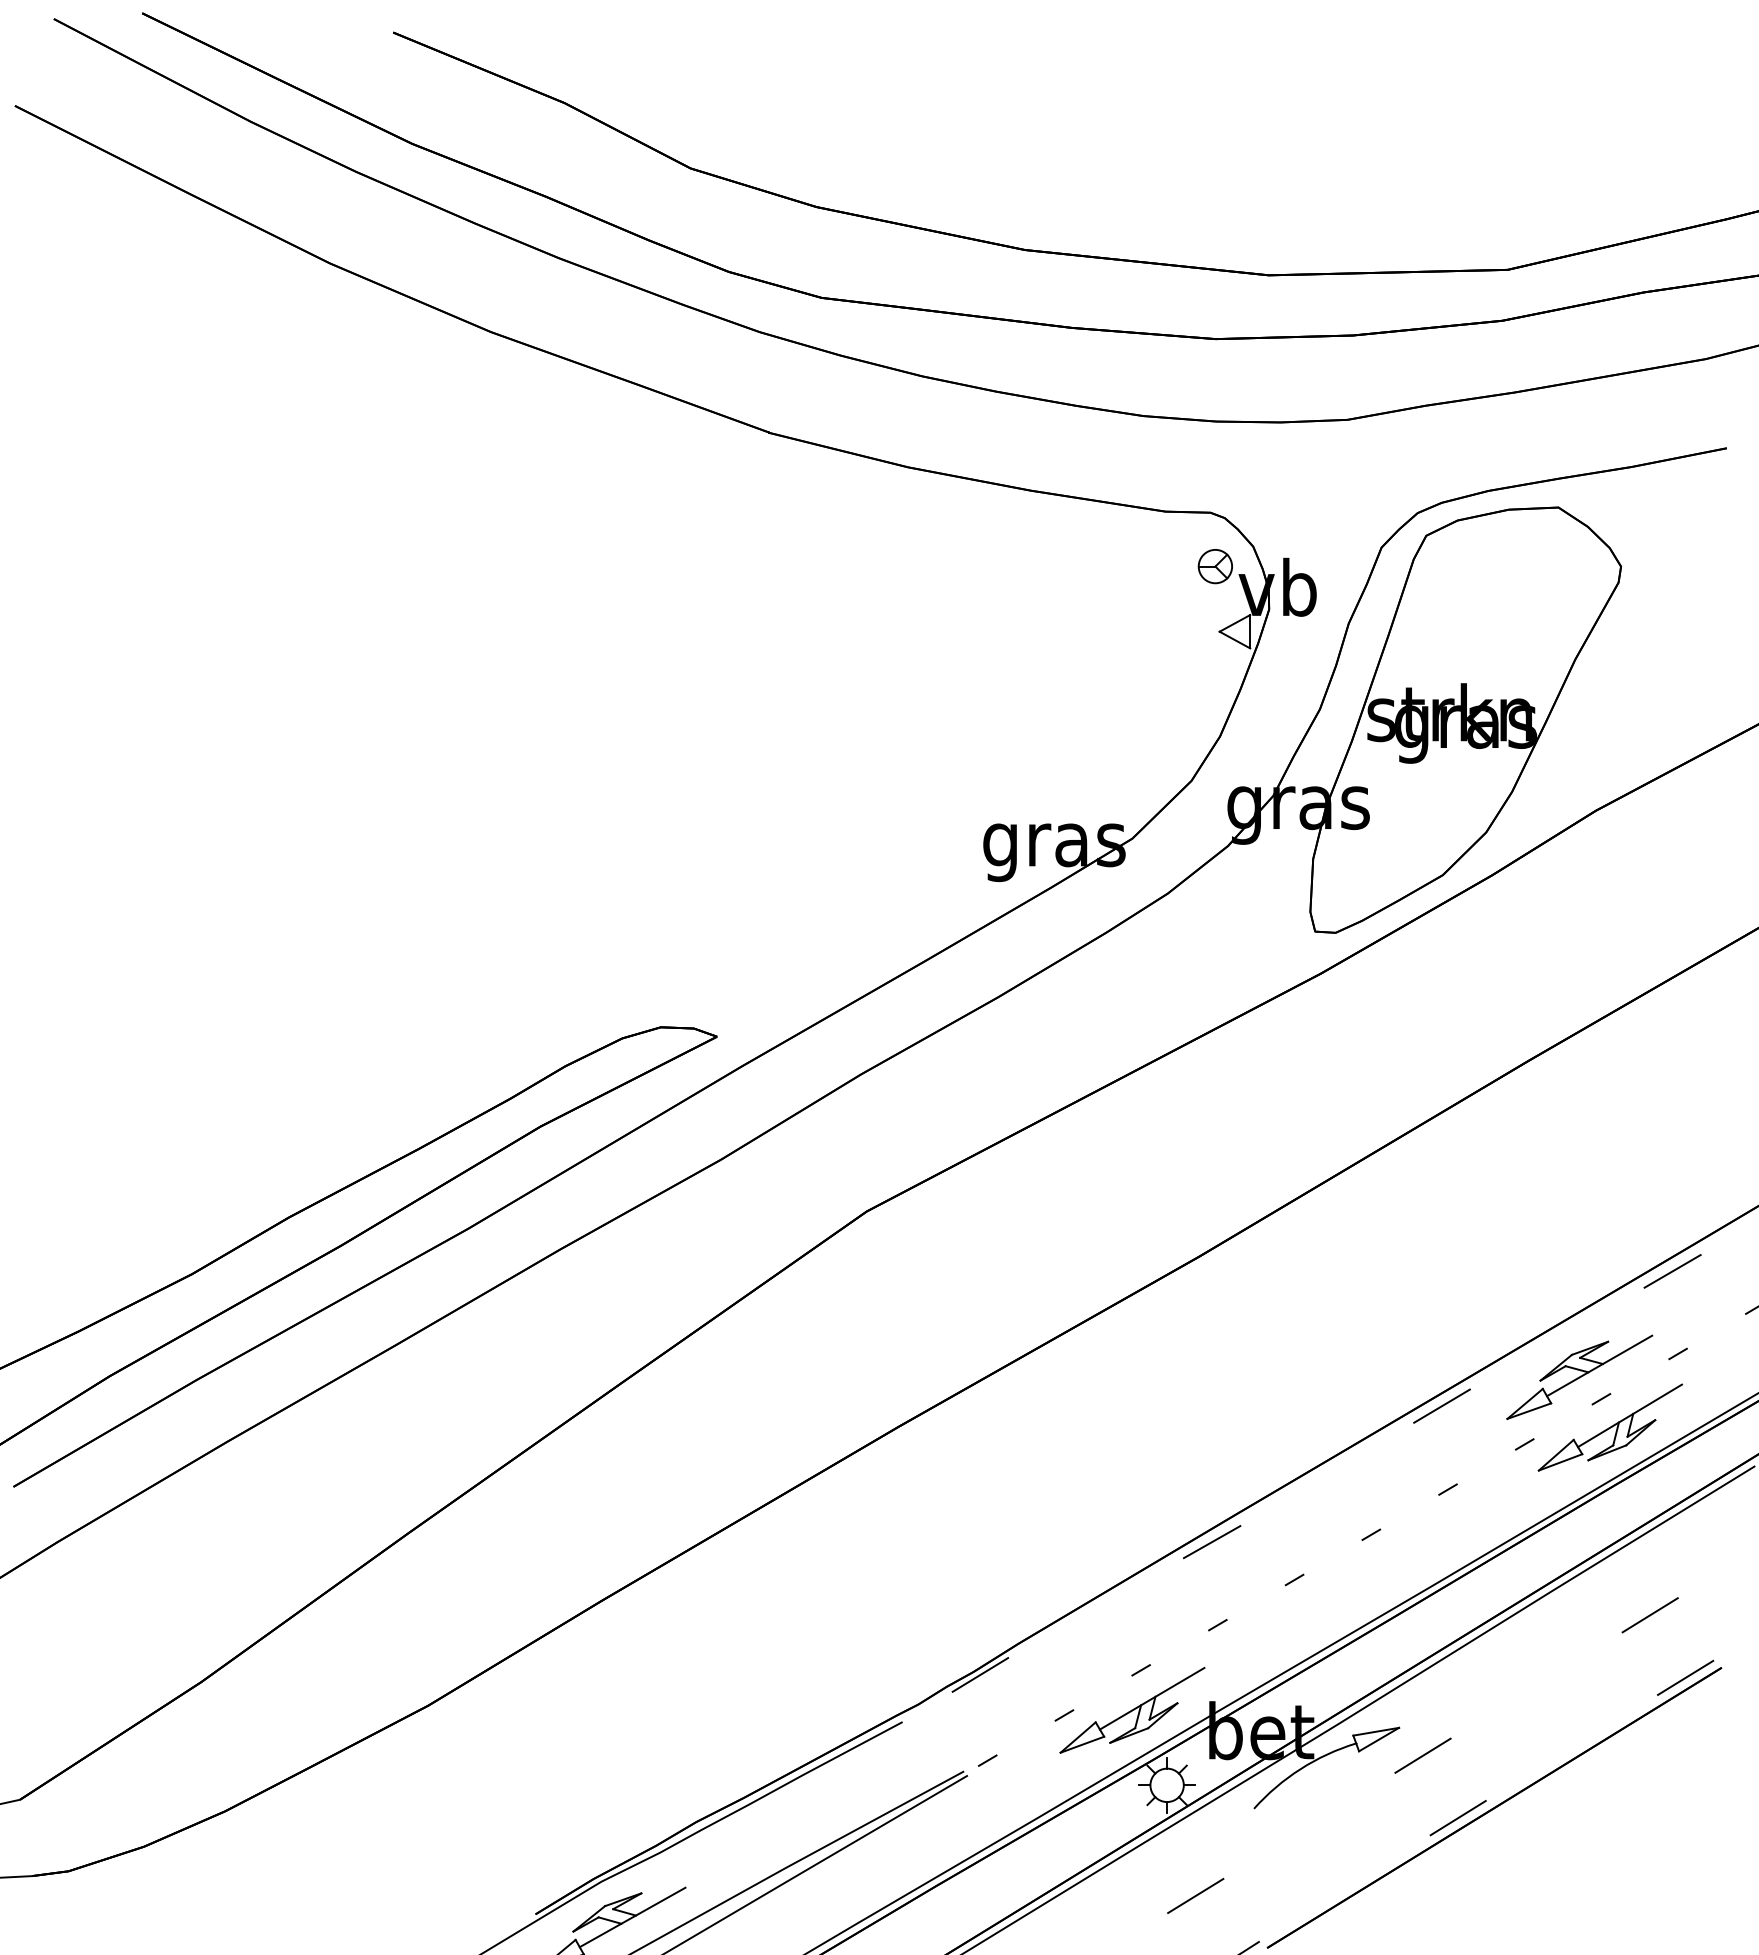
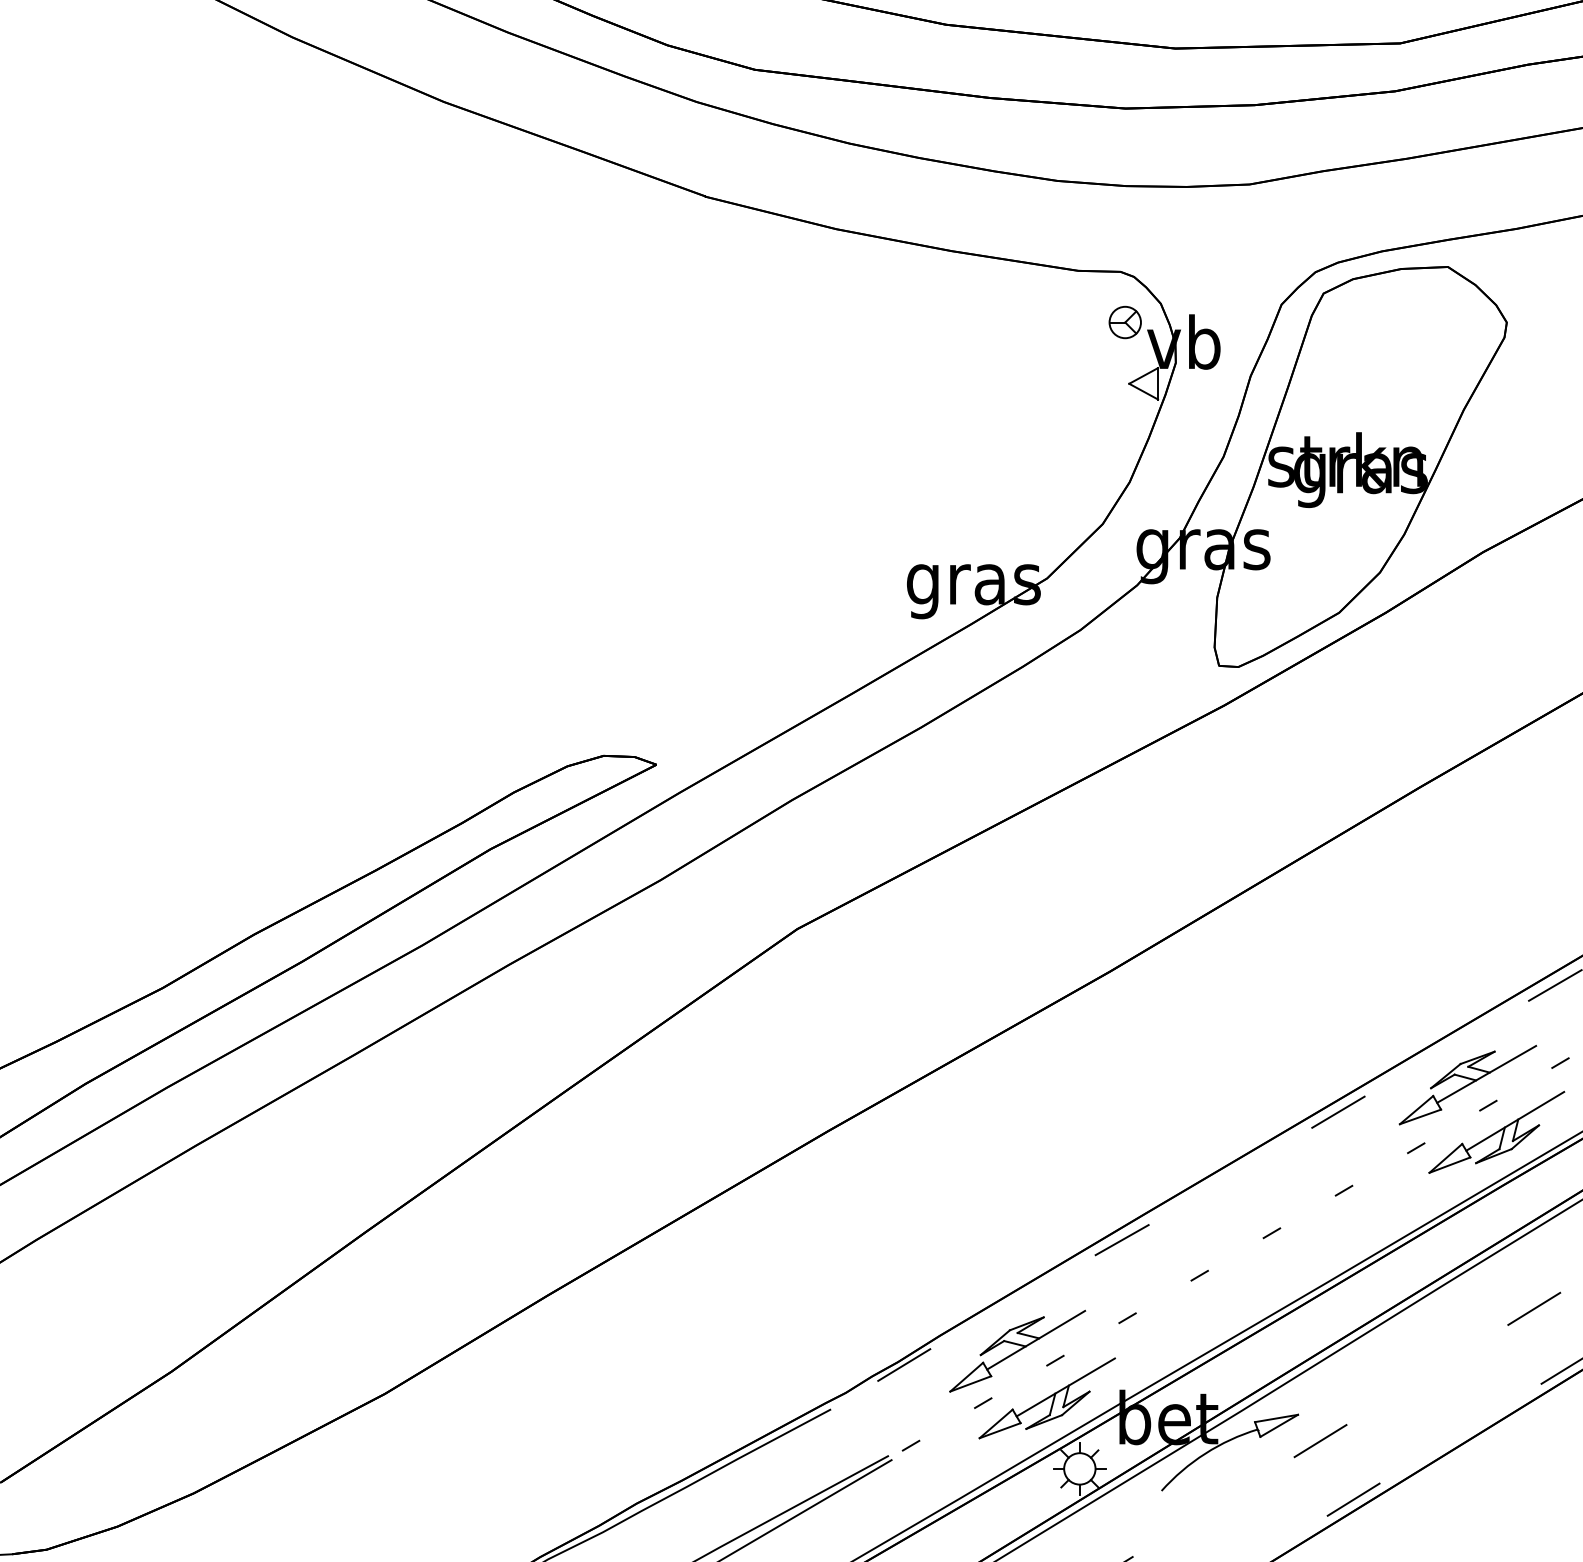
part: (1100, 1660) -> (1017, 1351), added

